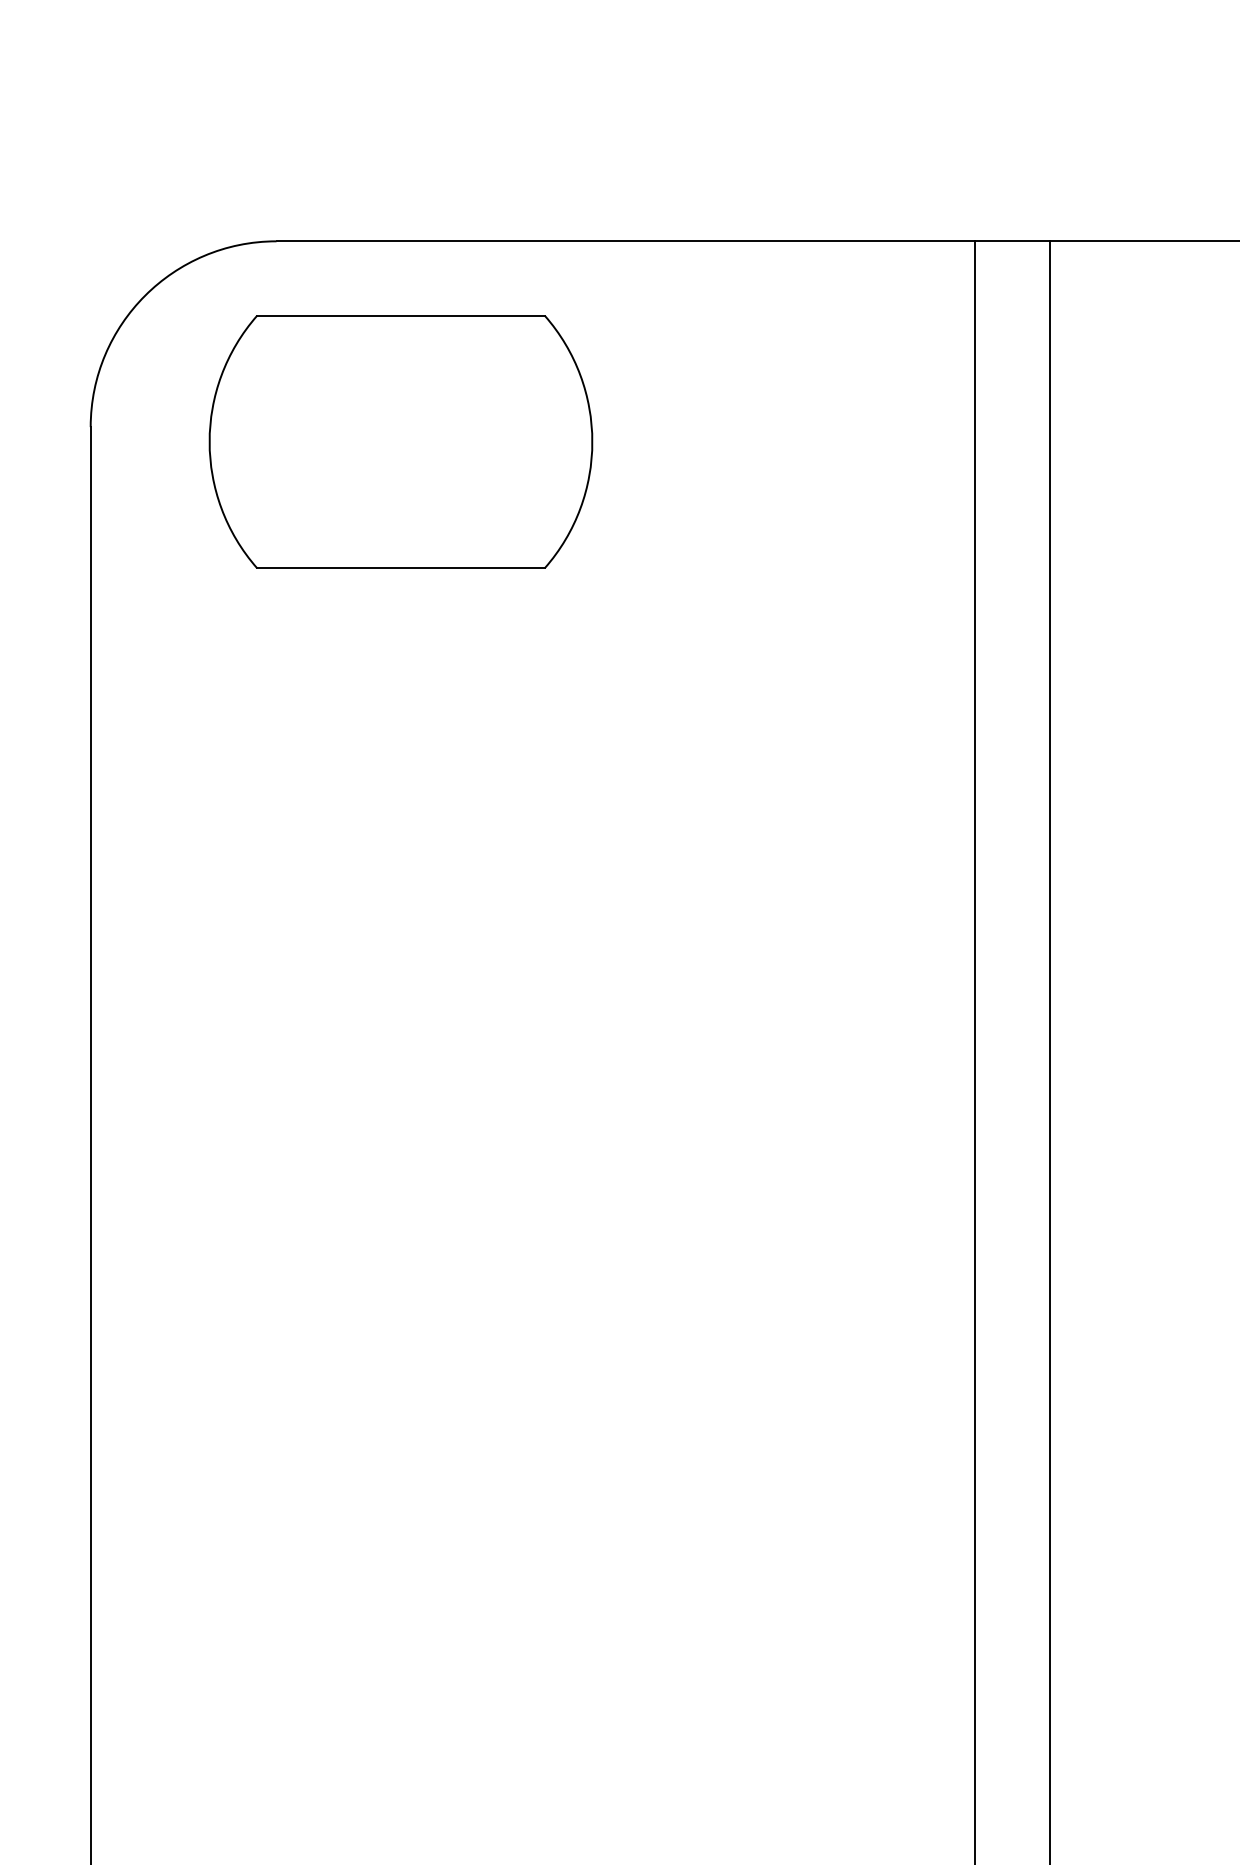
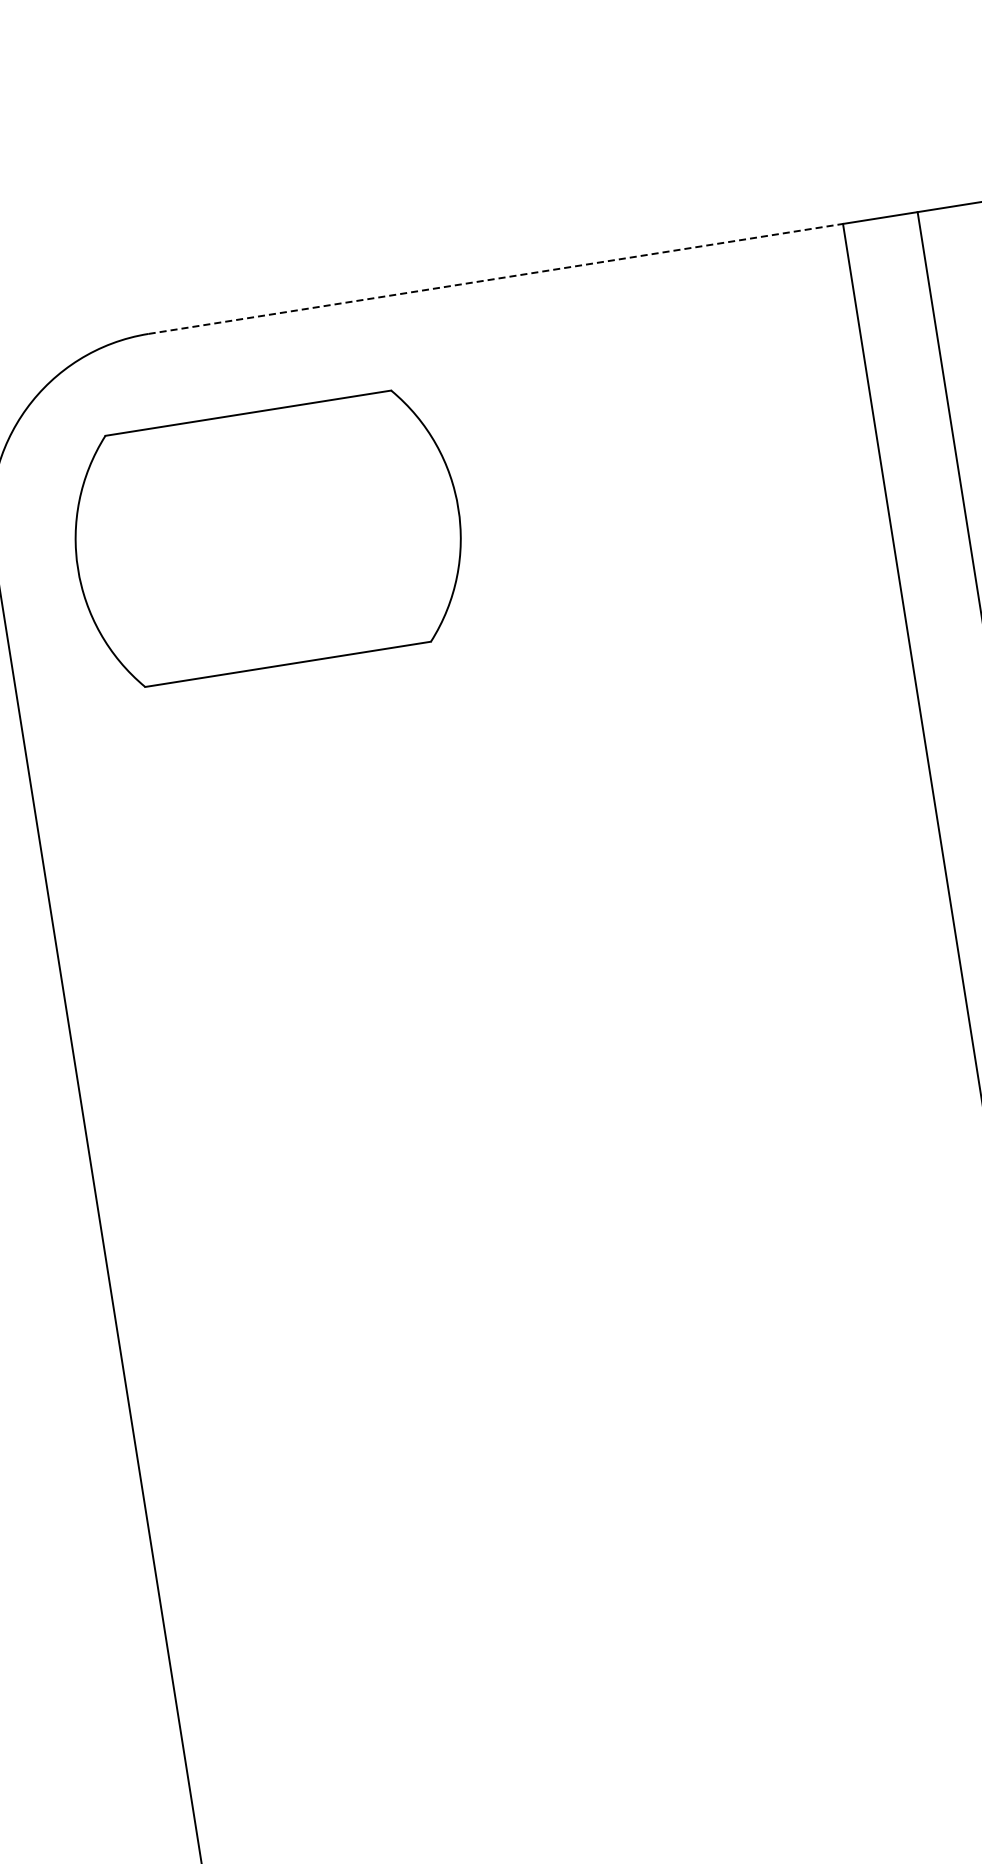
line: (626, 241) -> (496, 278), solid -> dashed
part: (400, 441) -> (267, 538), moved

